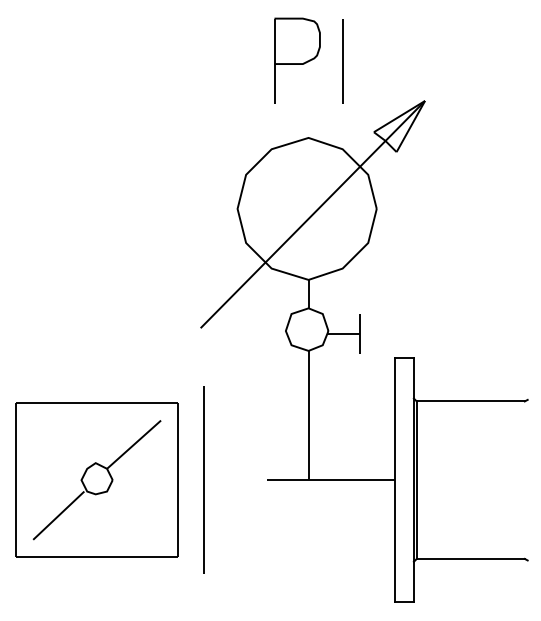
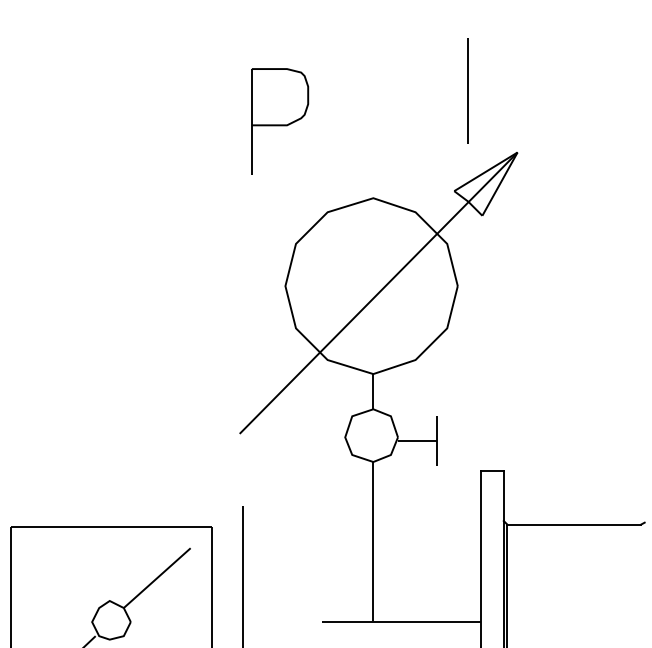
part: (297, 60) -> (280, 120), moved
line: (342, 61) -> (467, 91), moved

